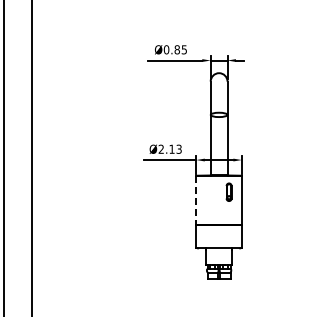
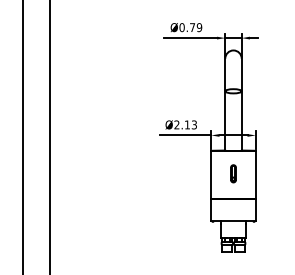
text: (180, 49) -> (195, 27), Ø0.85 -> Ø0.79
part: (228, 191) -> (232, 173), moved
line: (196, 200) -> (211, 175), dashed -> solid

